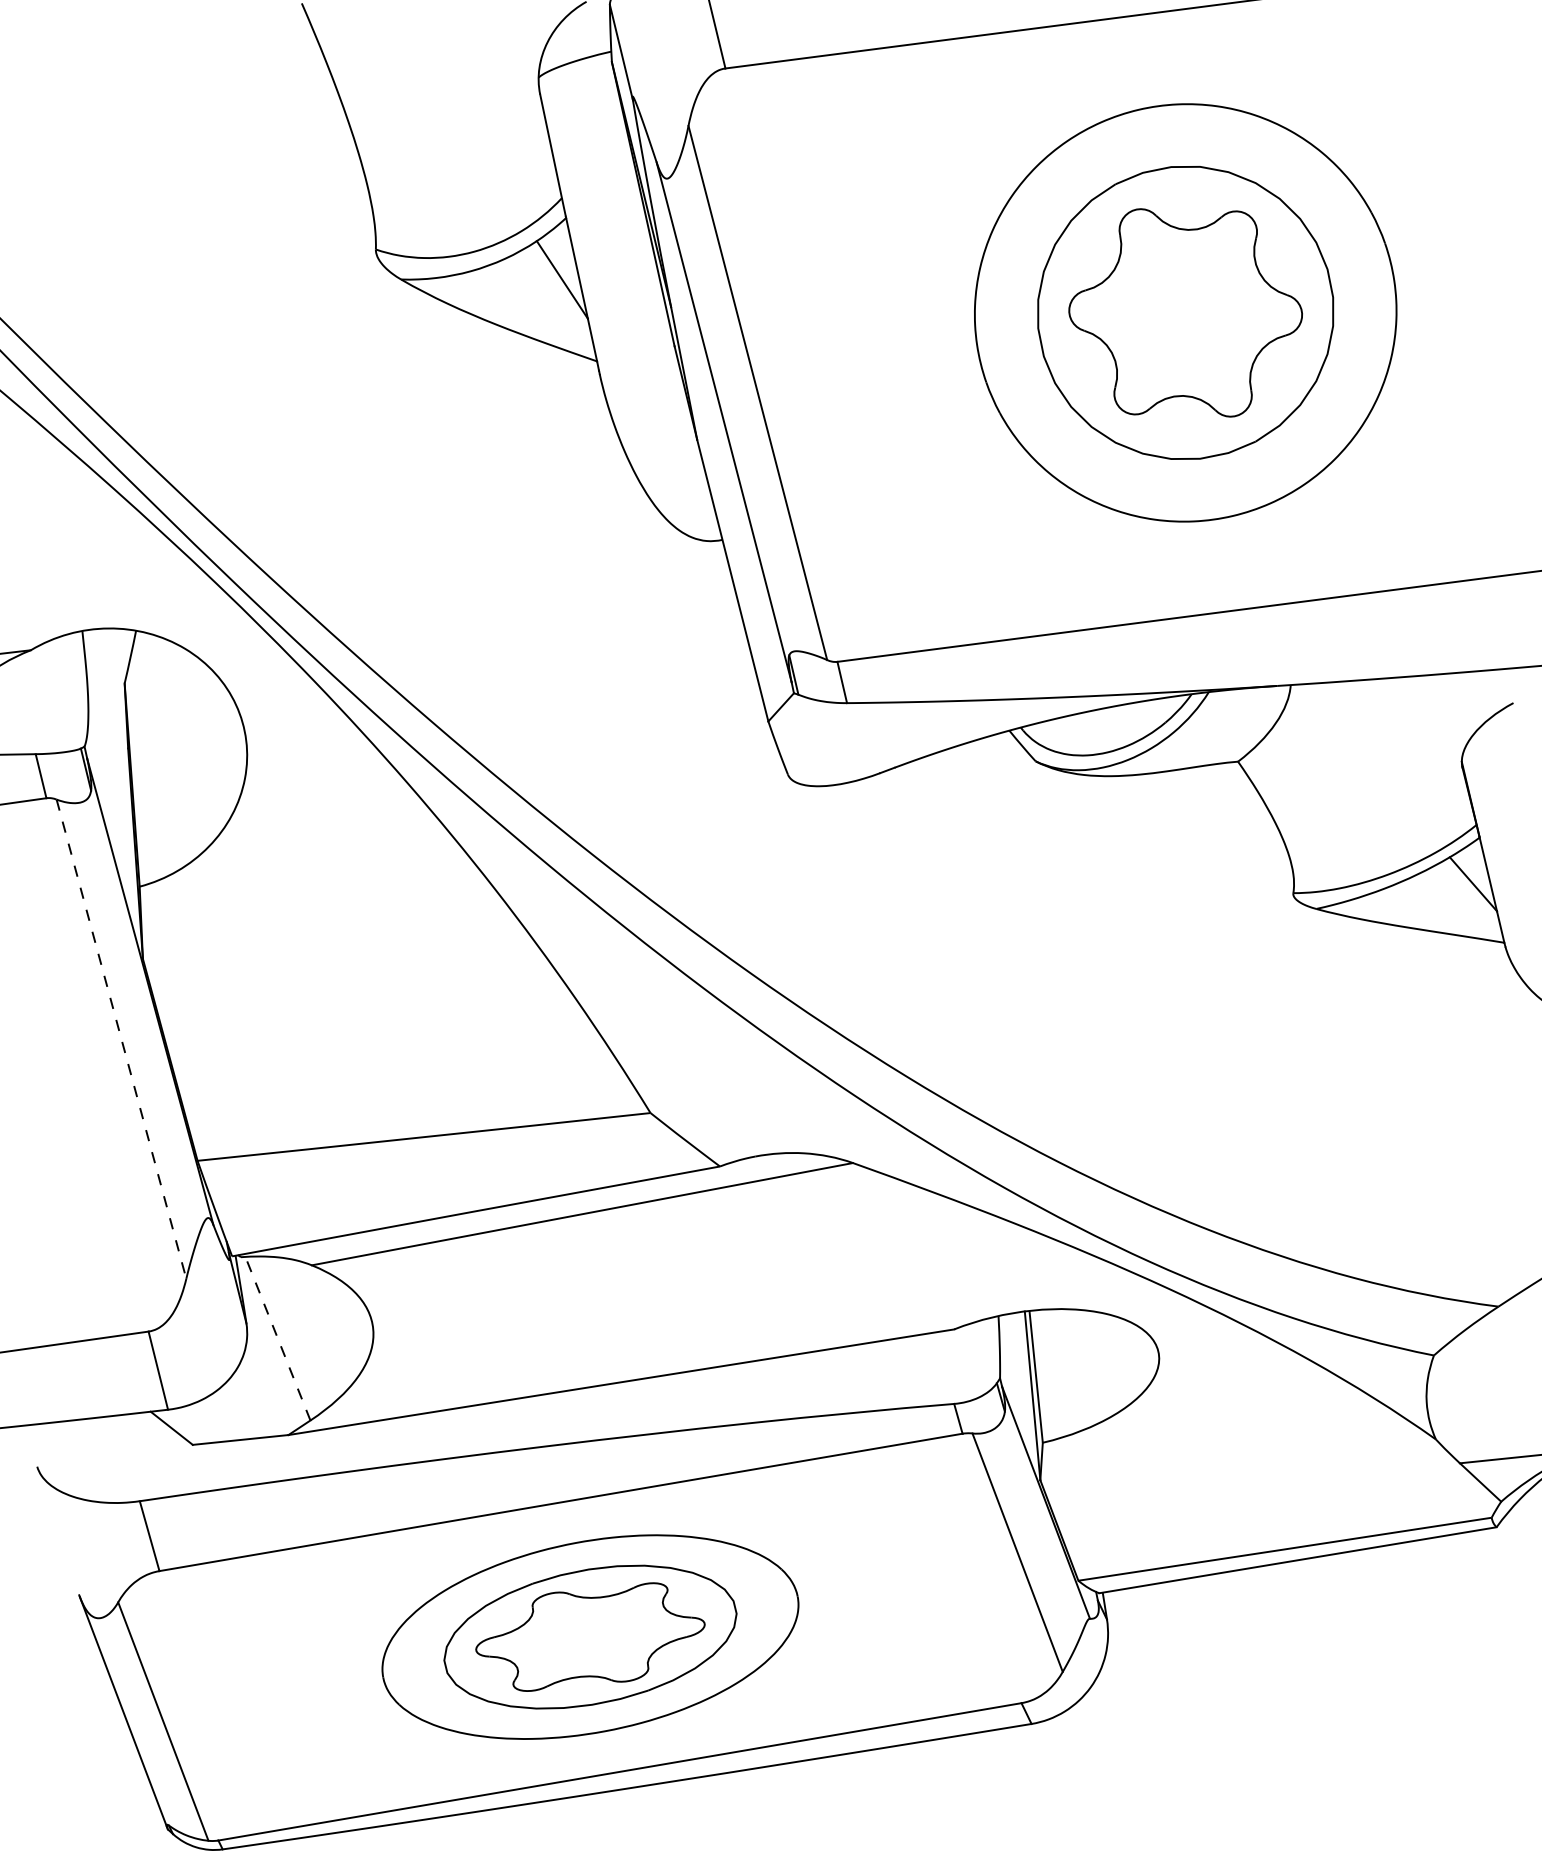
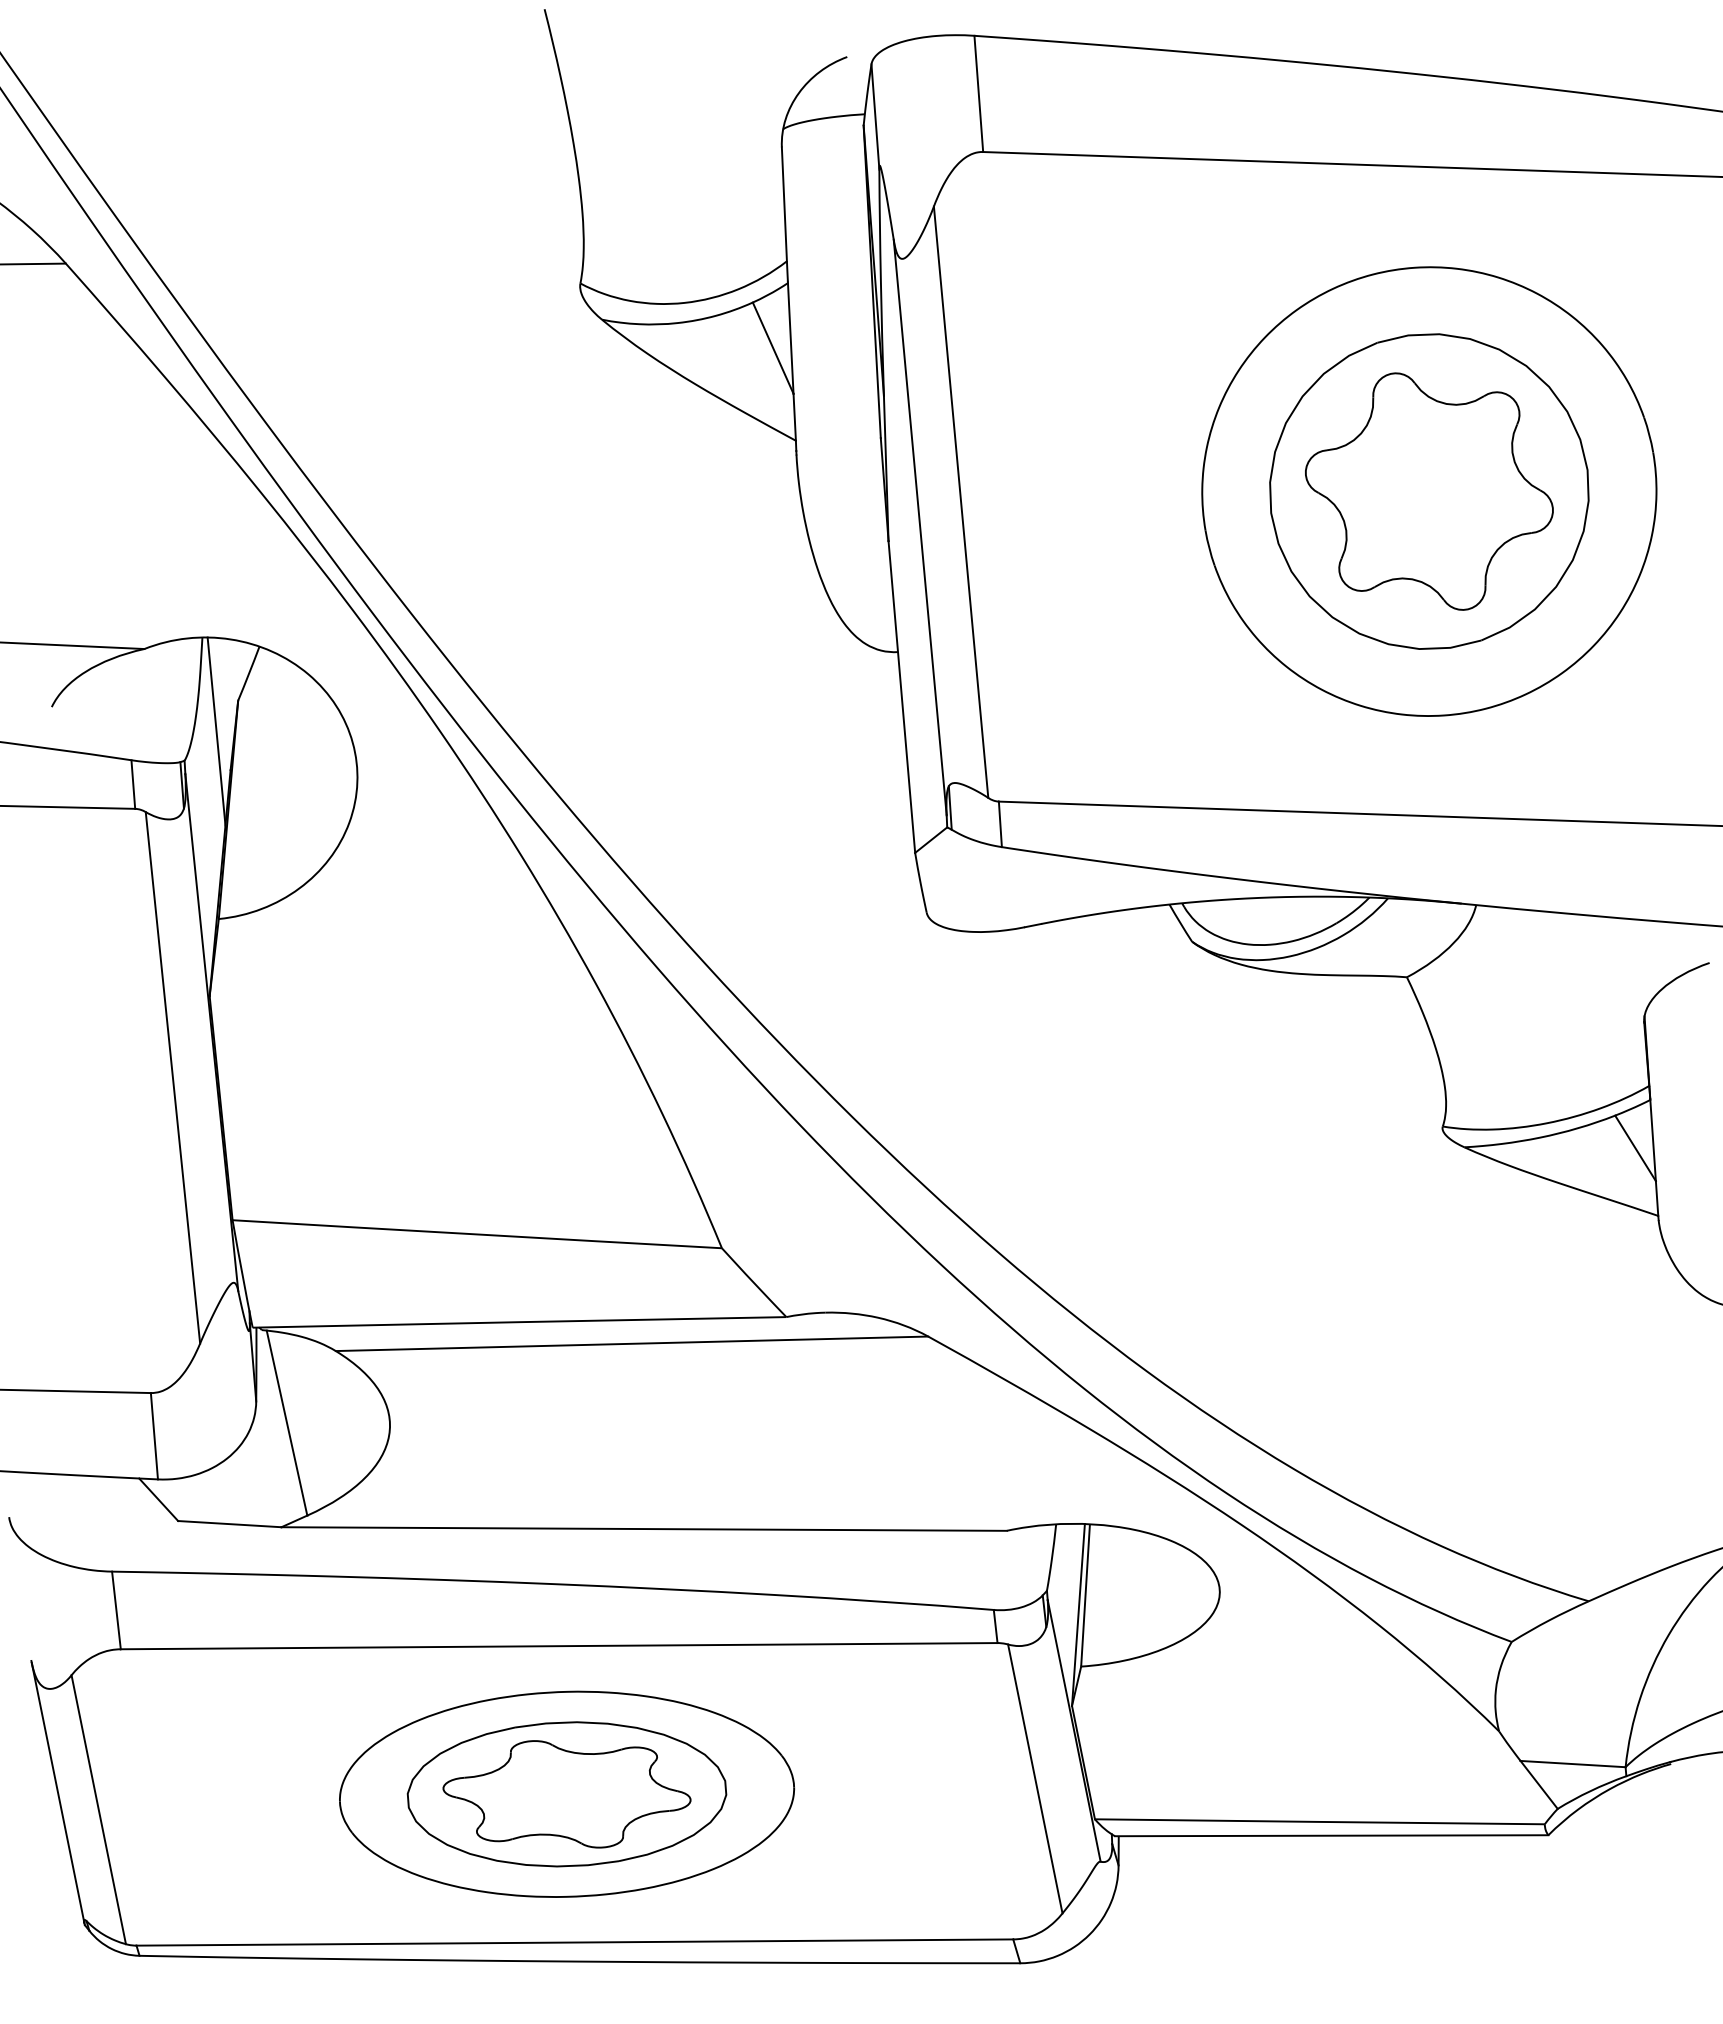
line: (109, 715) -> (216, 731), added
line: (122, 1039) -> (173, 1078), dashed -> solid
line: (278, 1339) -> (287, 1423), dashed -> solid

